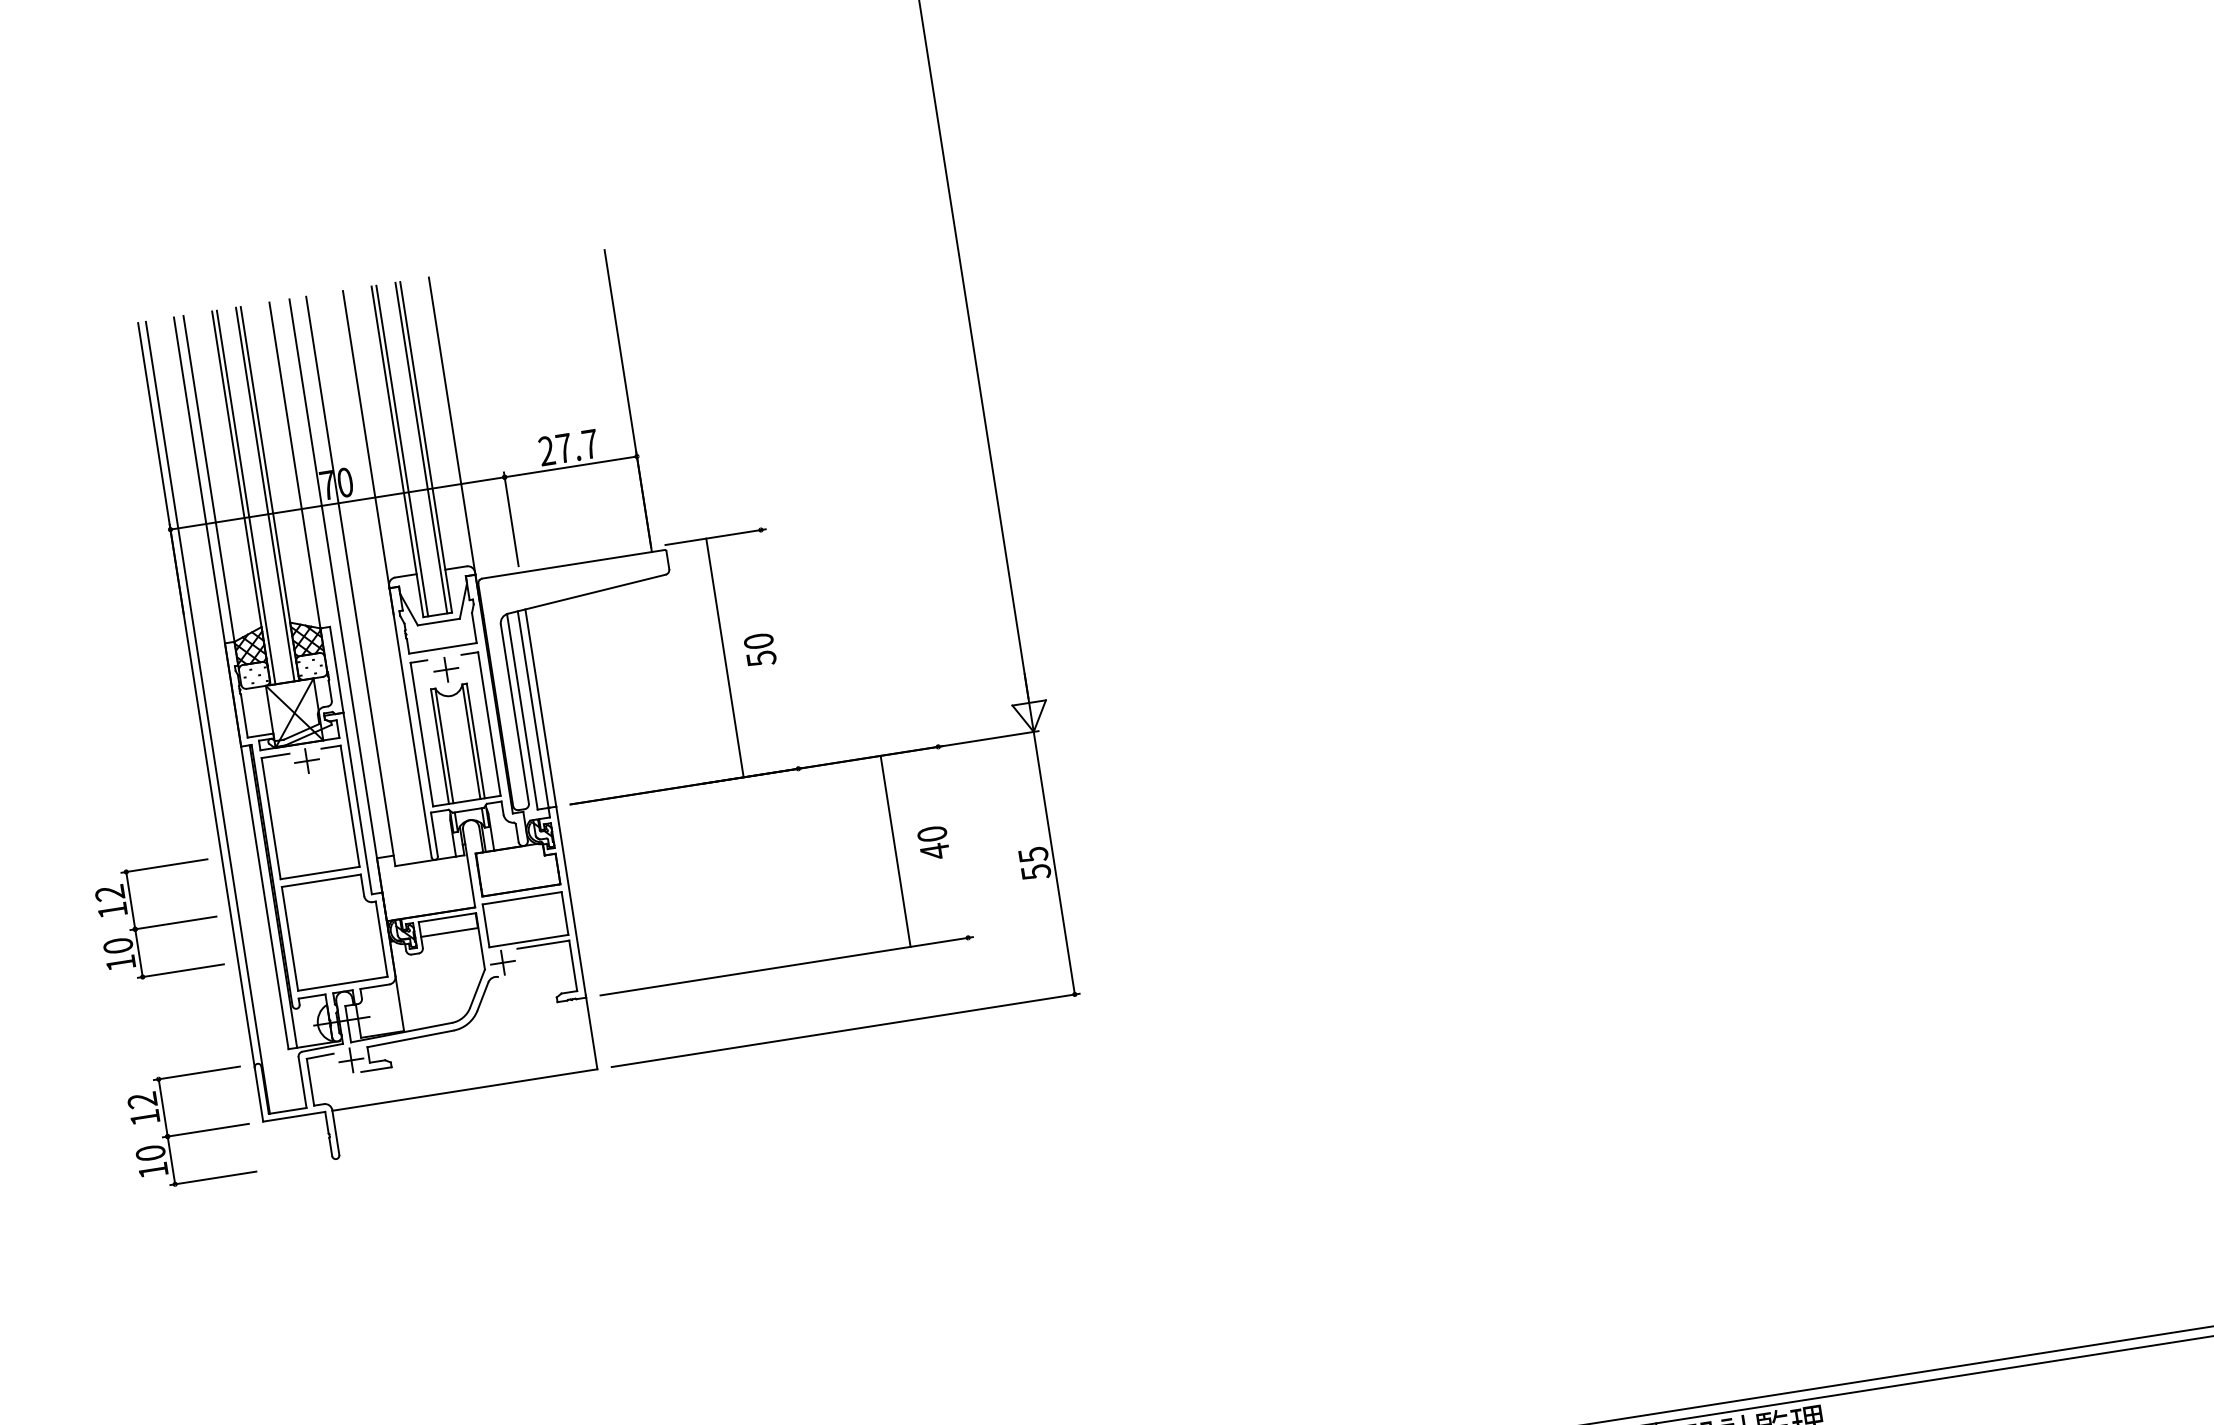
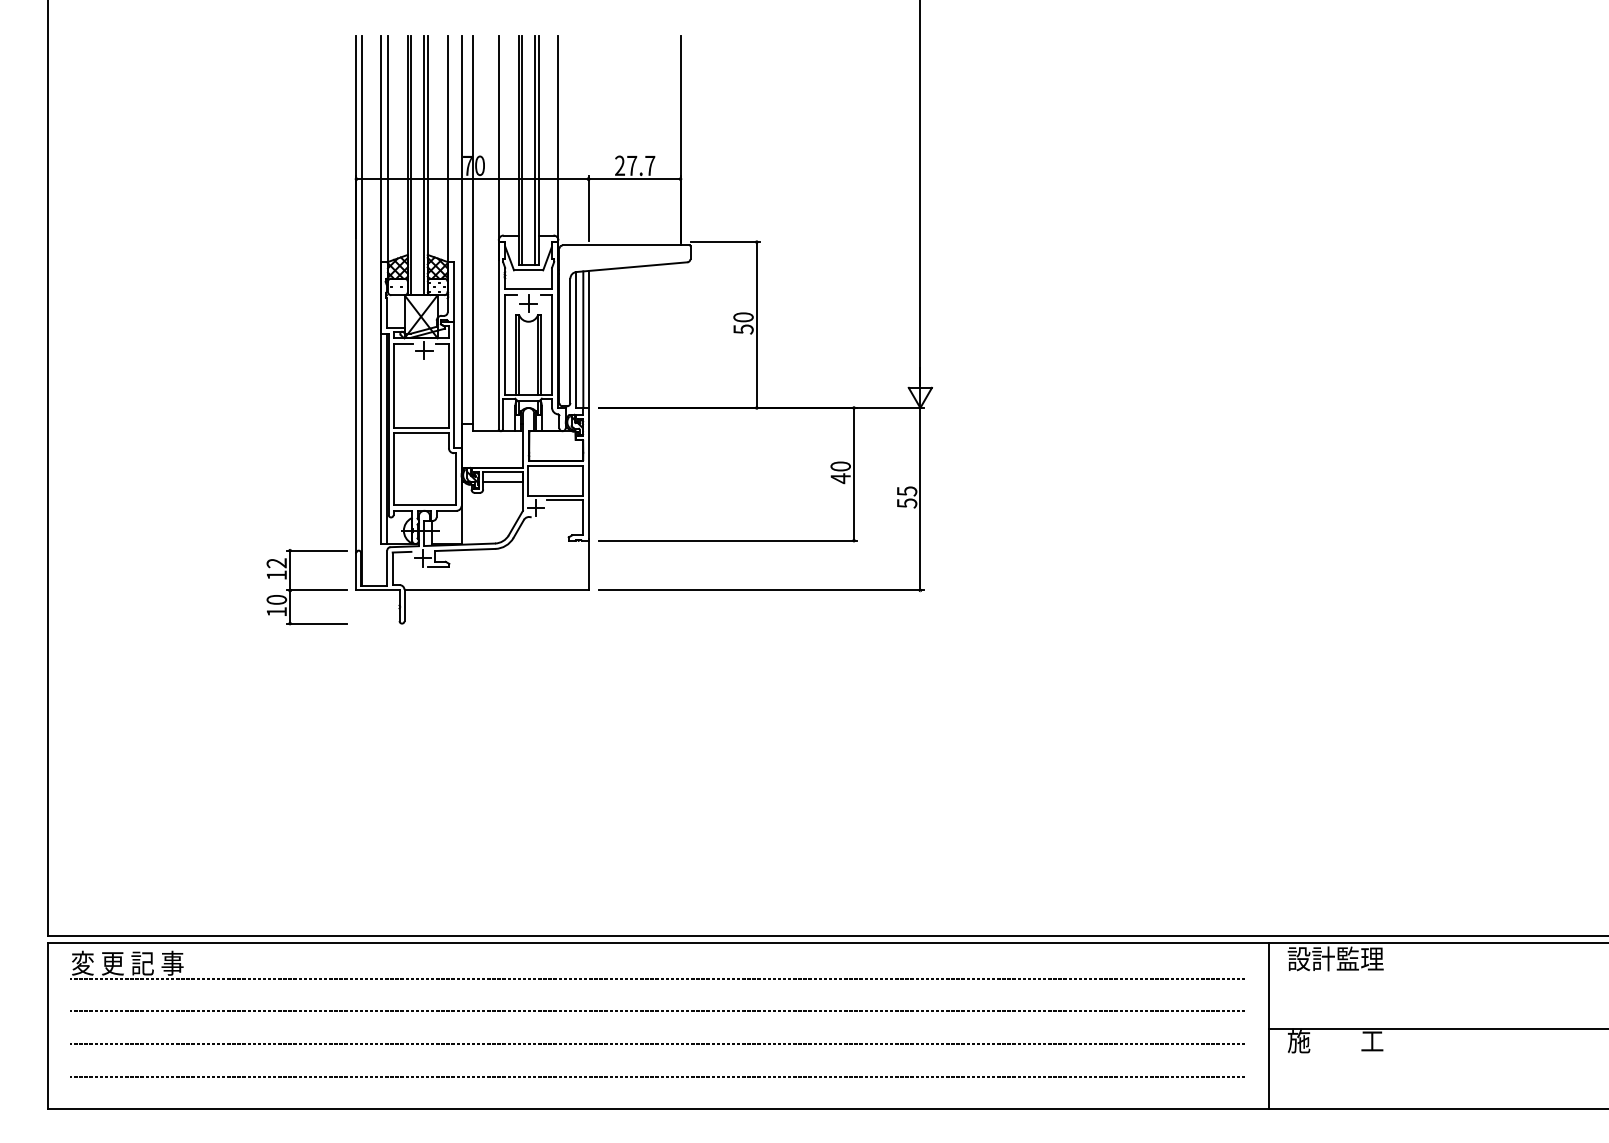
line: (724, 658) -> (756, 325), moved
line: (896, 851) -> (854, 474), moved
part: (158, 921) -> (306, 443), removed

